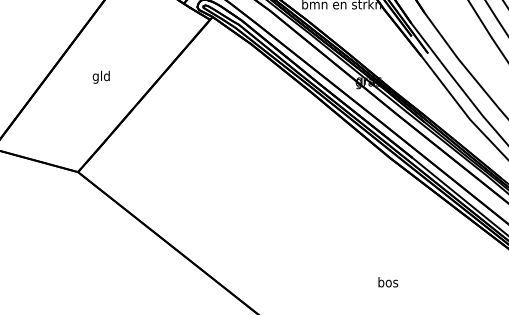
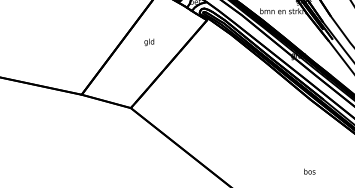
text: (101, 77) -> (149, 42), moved

